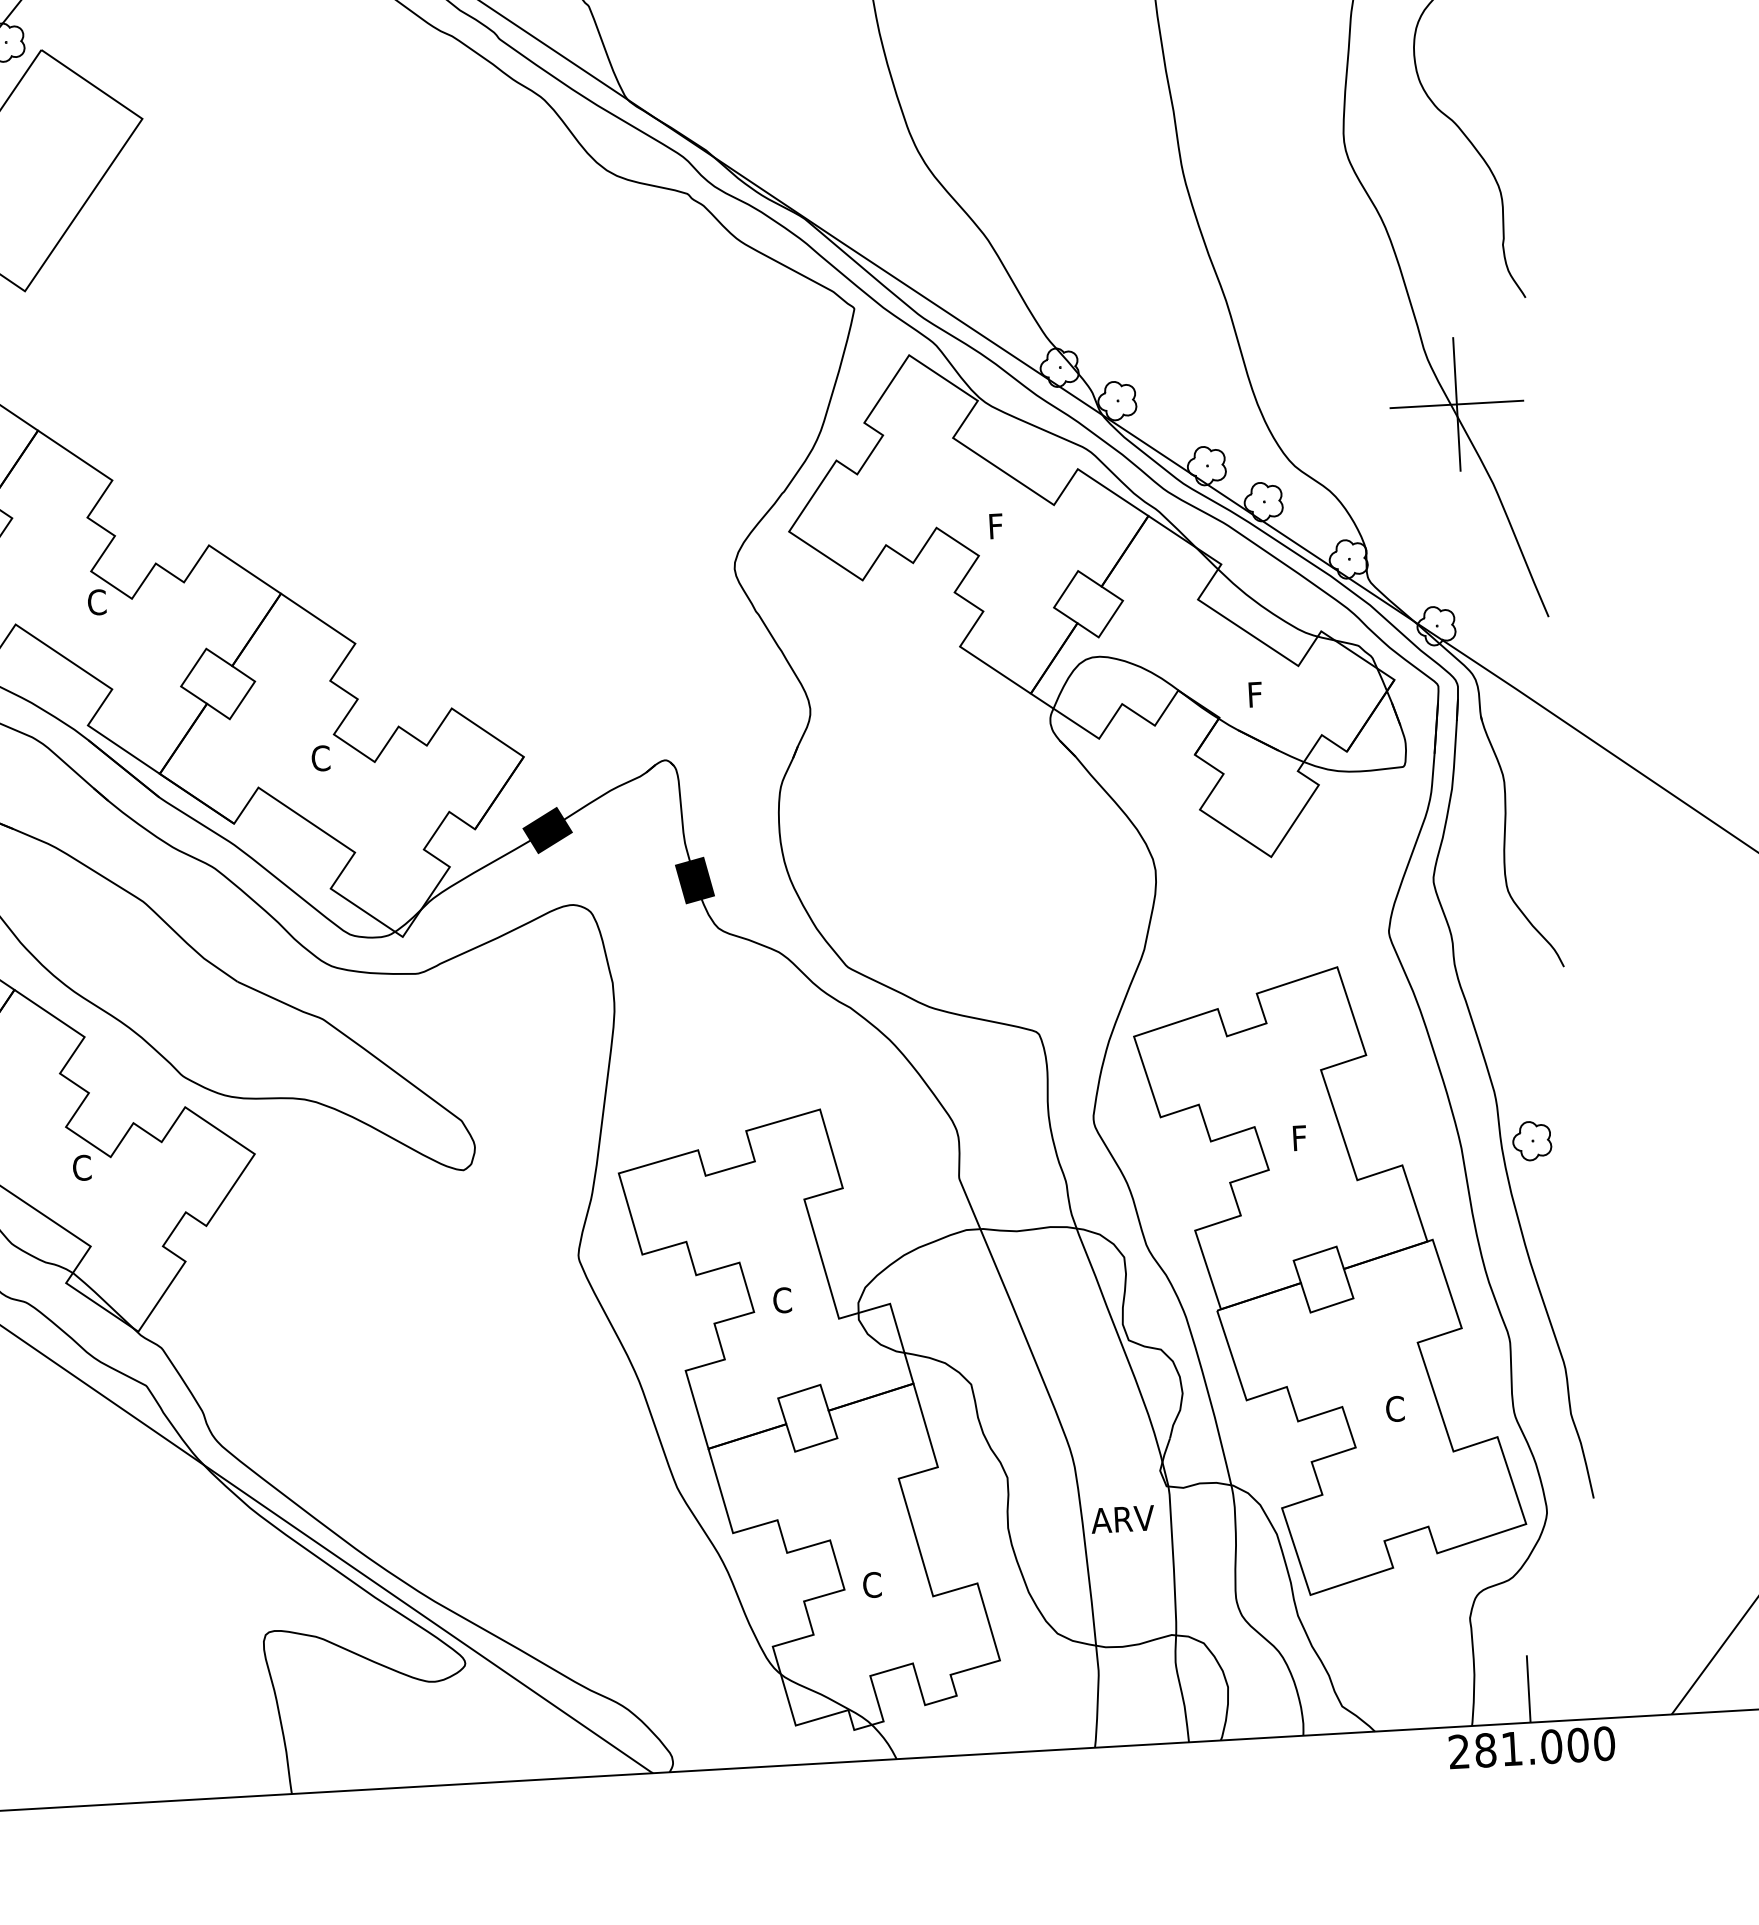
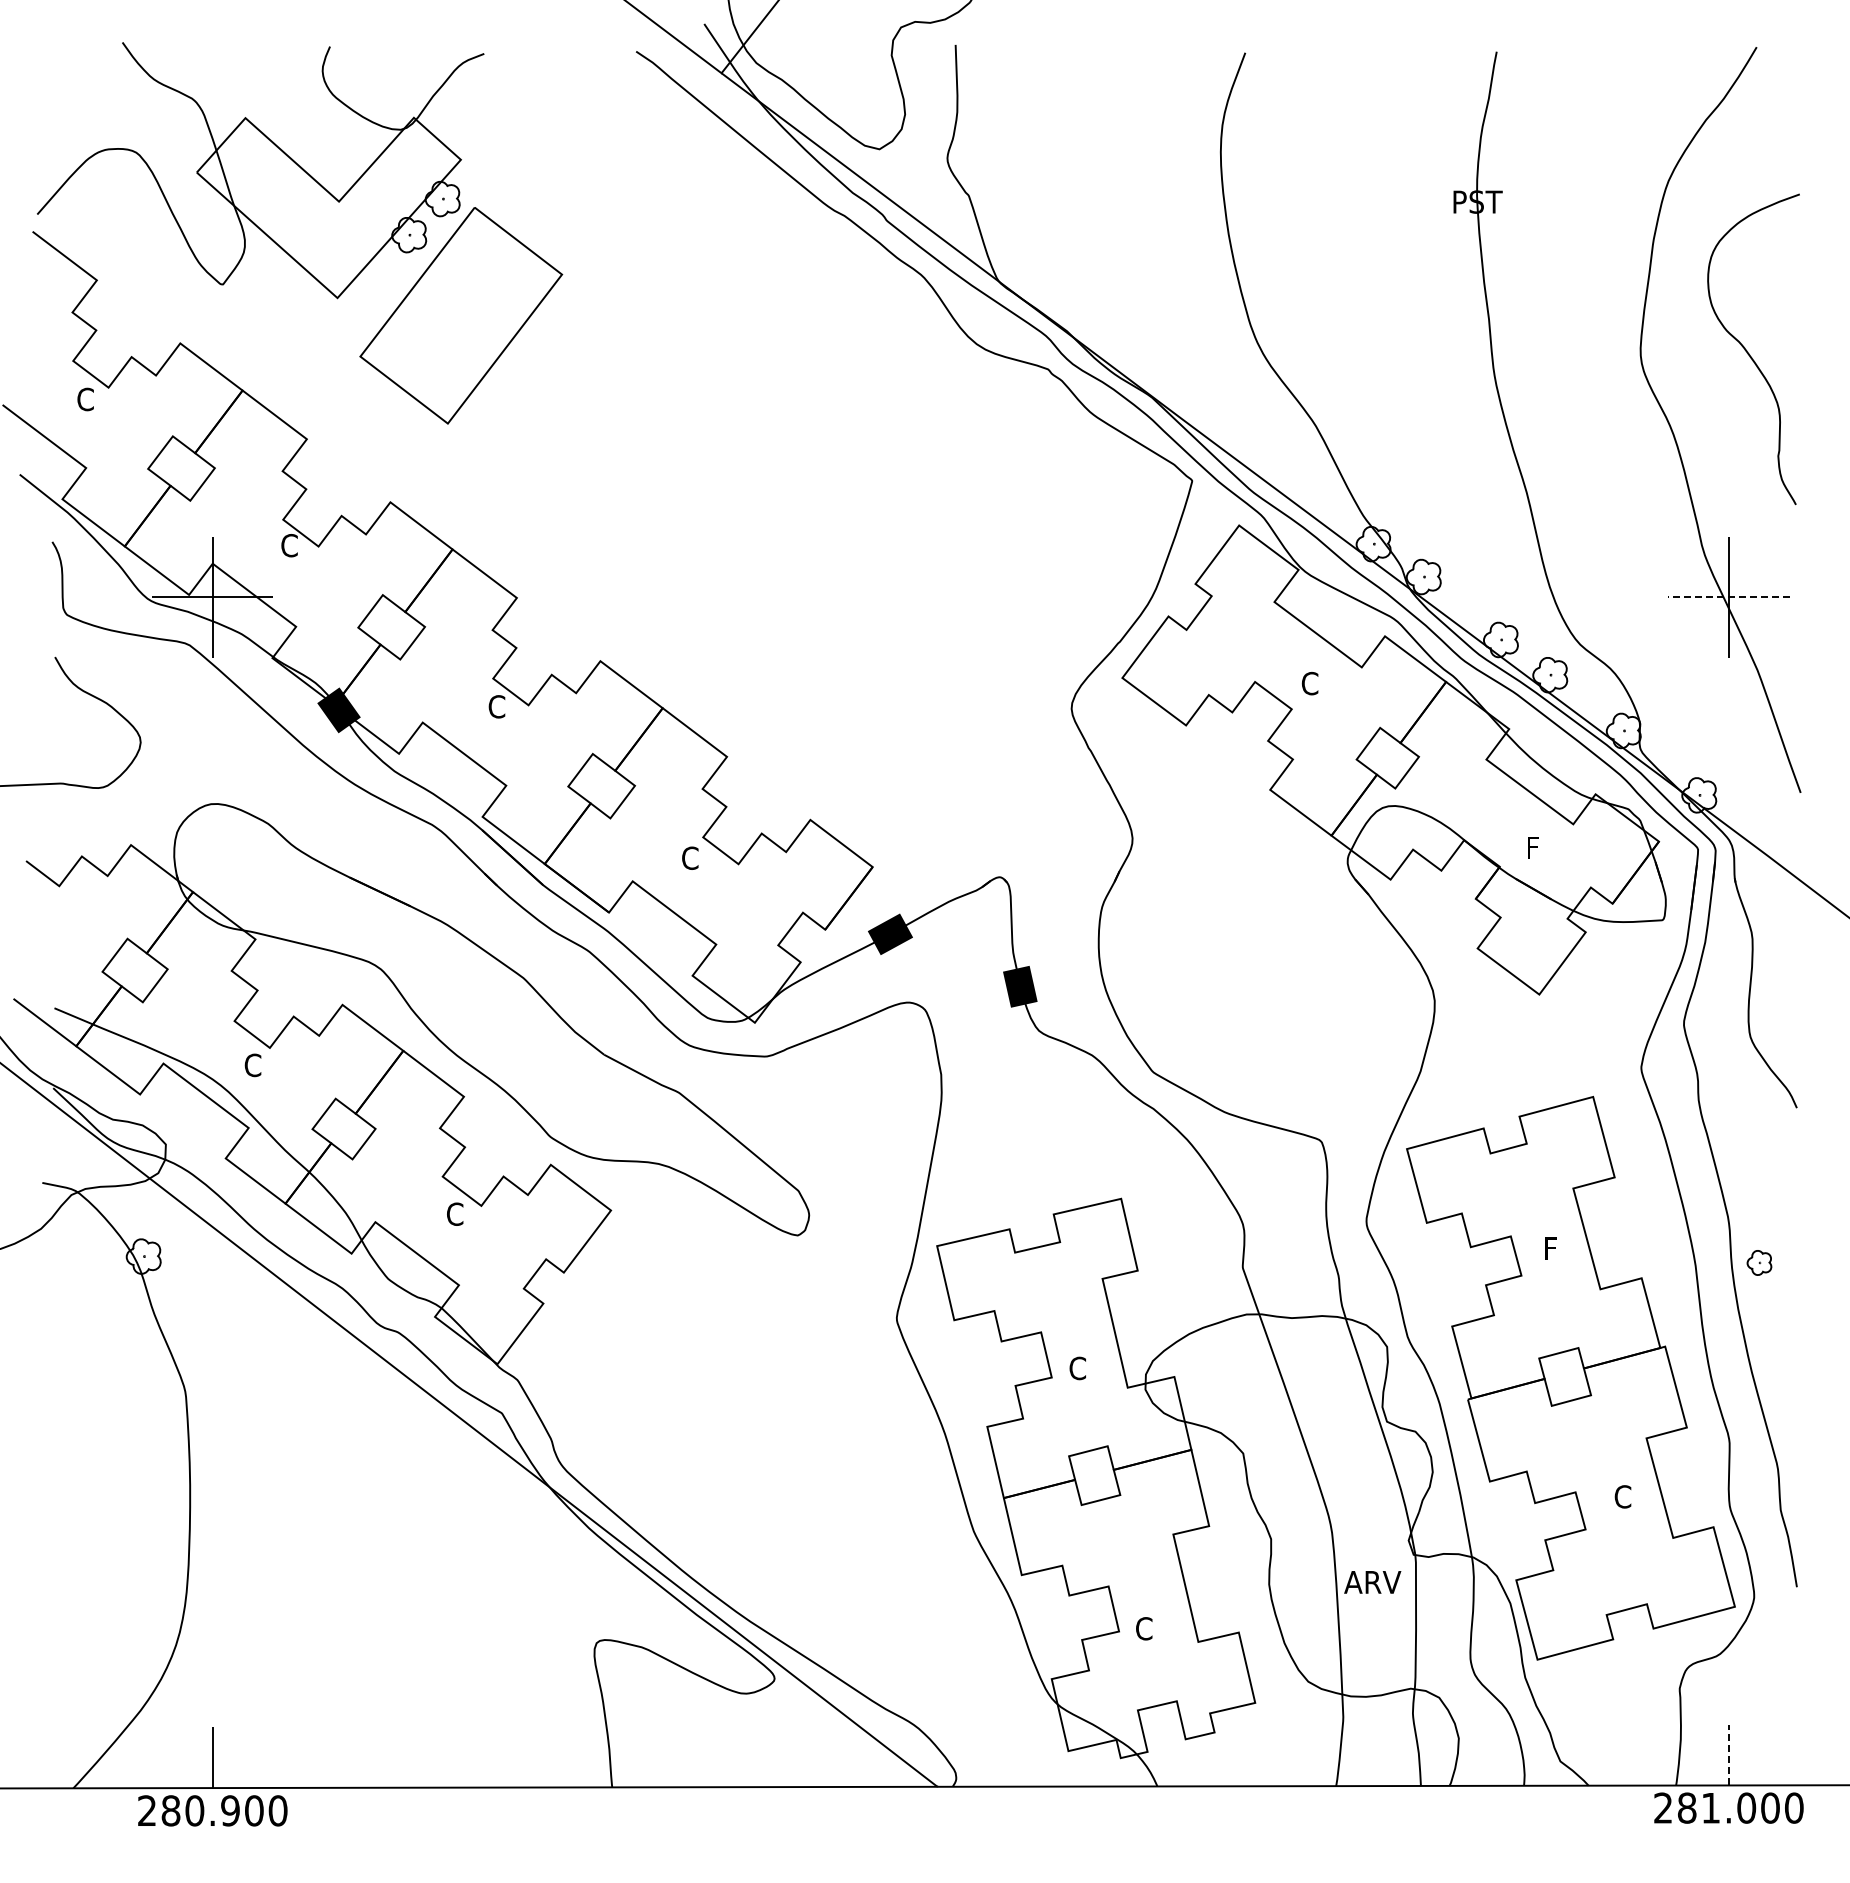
line: (1456, 404) -> (1728, 597), solid -> dashed
text: (996, 526) -> (1309, 683), F -> C
part: (1532, 1140) -> (1759, 1262), size x0.7
line: (1528, 1688) -> (1728, 1754), solid -> dashed

